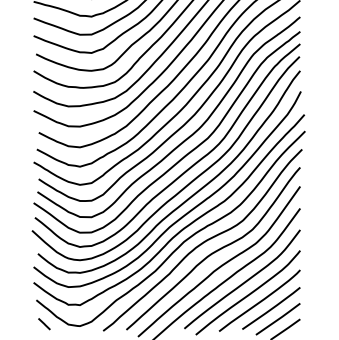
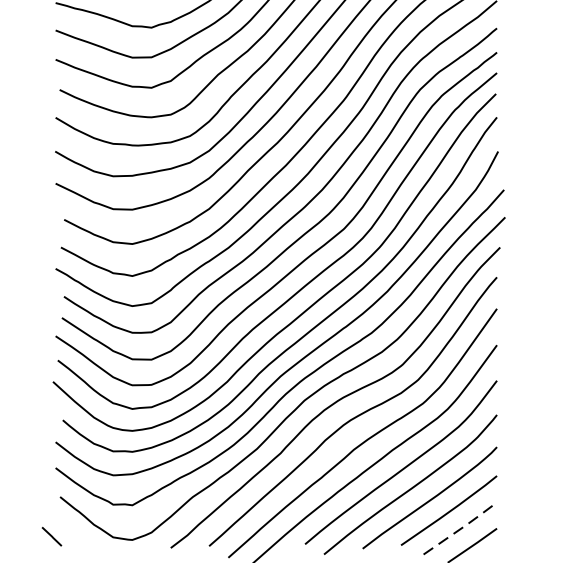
line: (279, 318) -> (462, 527), solid -> dashed
line: (44, 324) -> (52, 537), moved

